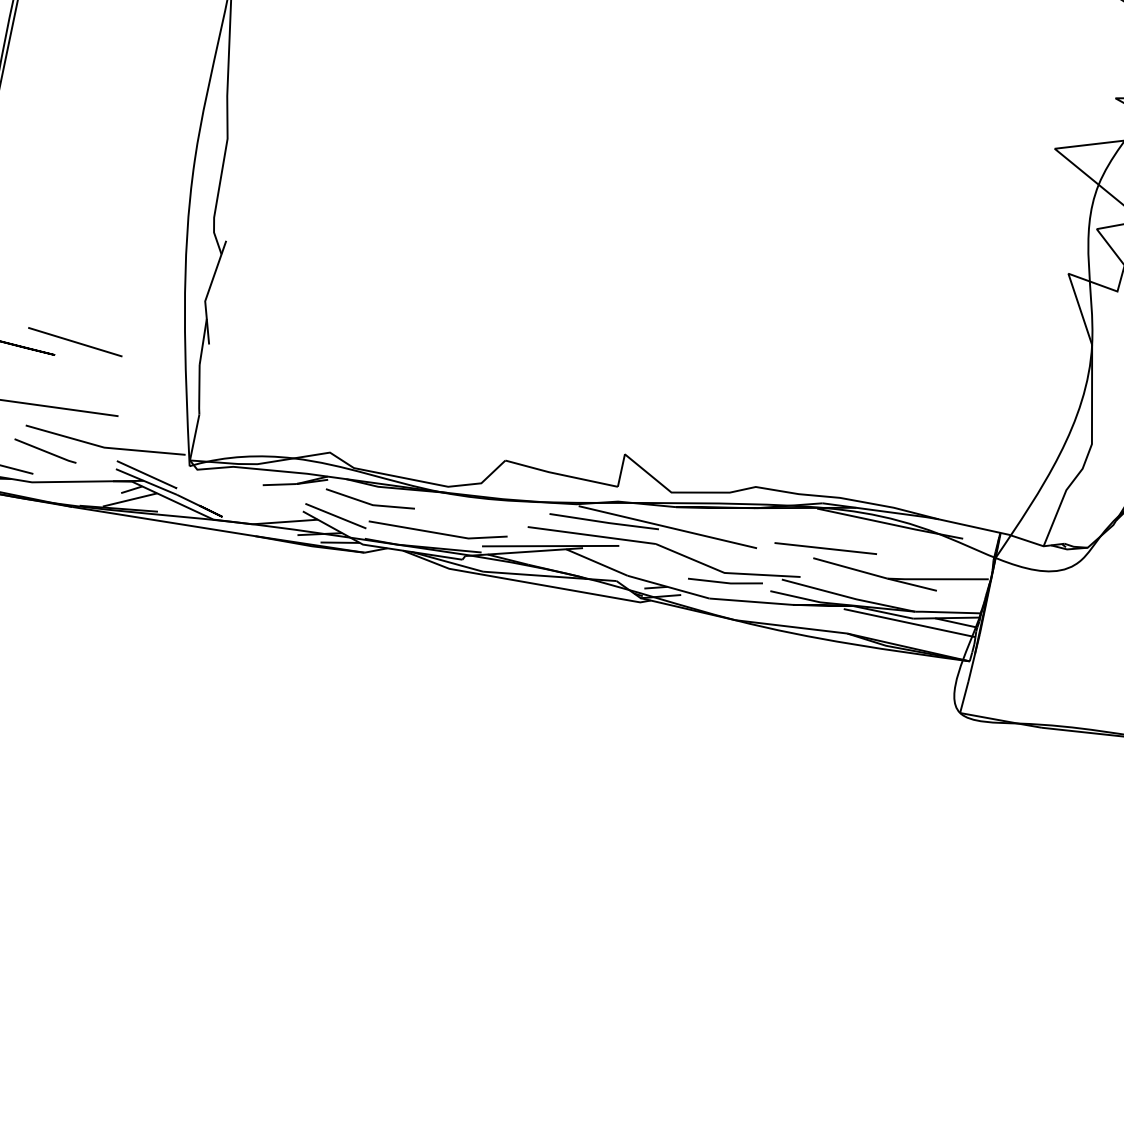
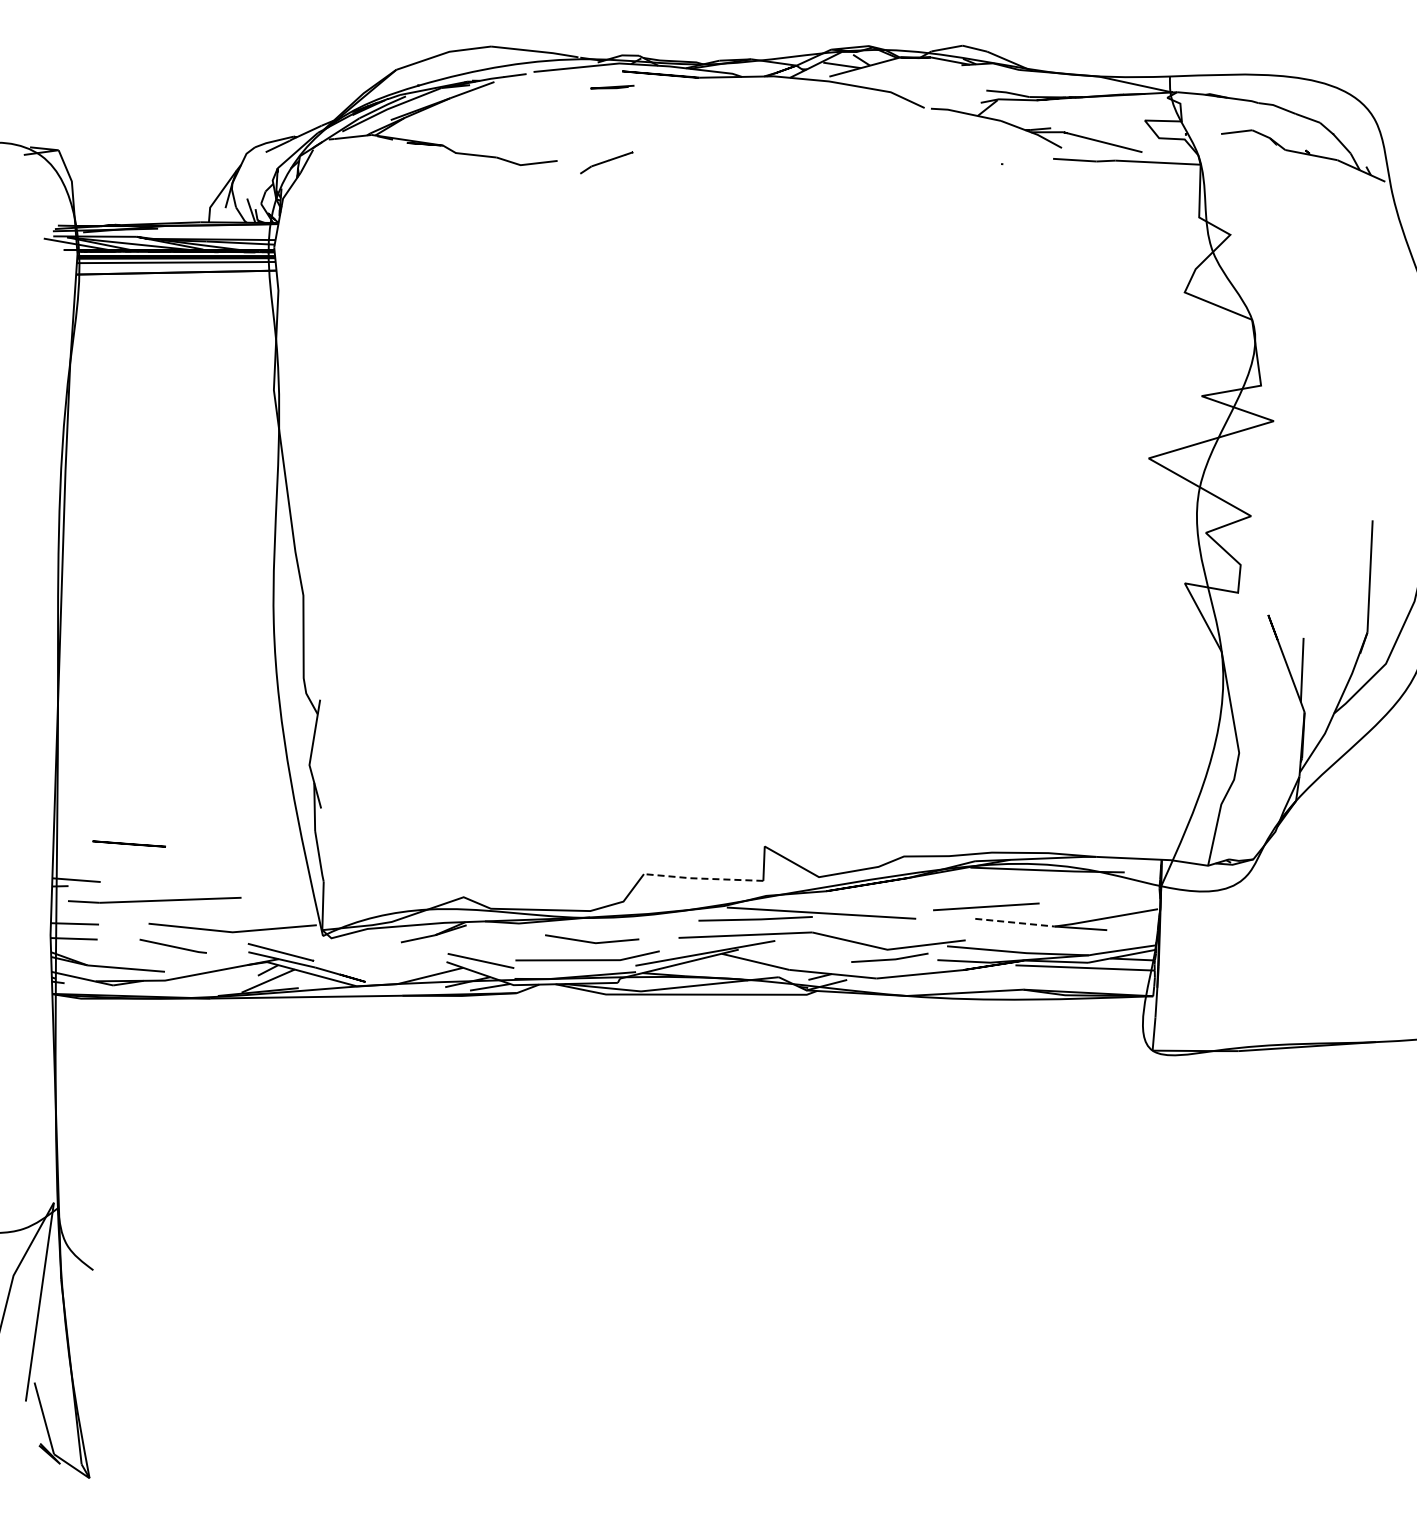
line: (74, 341) -> (183, 829), removed
line: (561, 474) -> (703, 878), solid -> dashed
line: (370, 503) -> (592, 941), moved
line: (849, 568) -> (1014, 922), solid -> dashed

